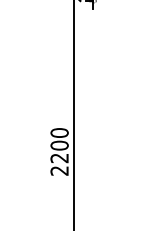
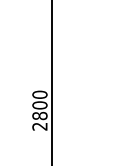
text: (59, 158) -> (39, 116), 2200 -> 2800

